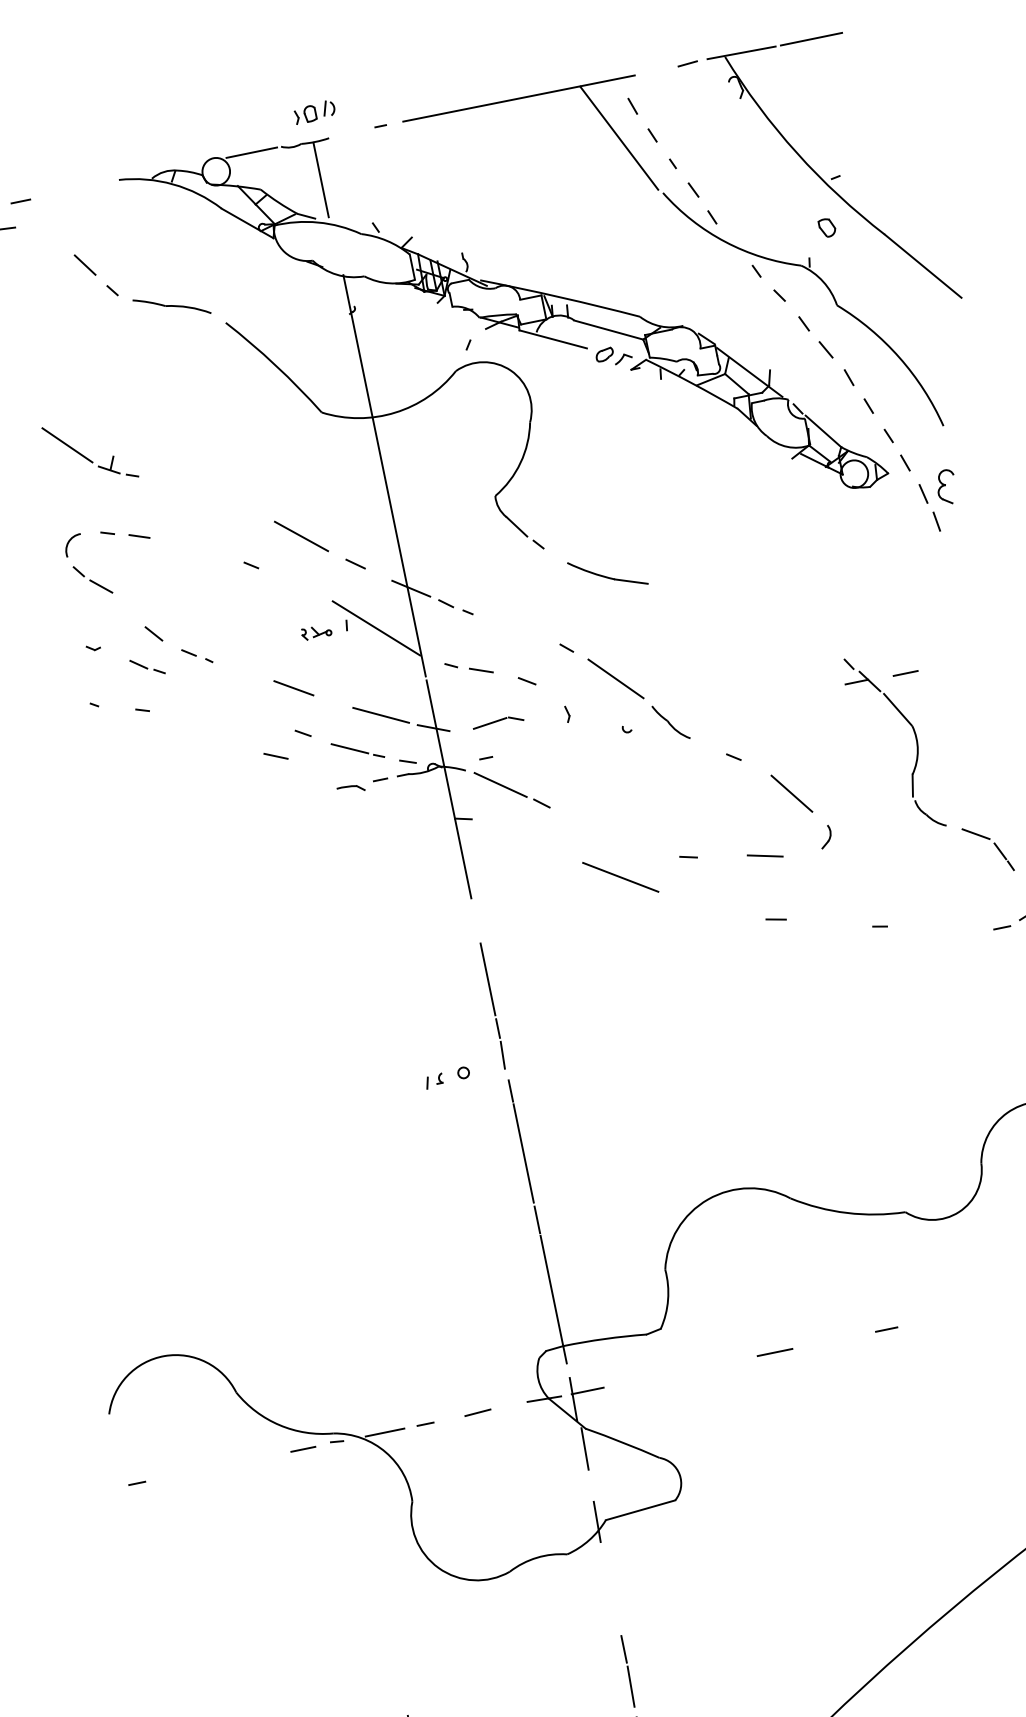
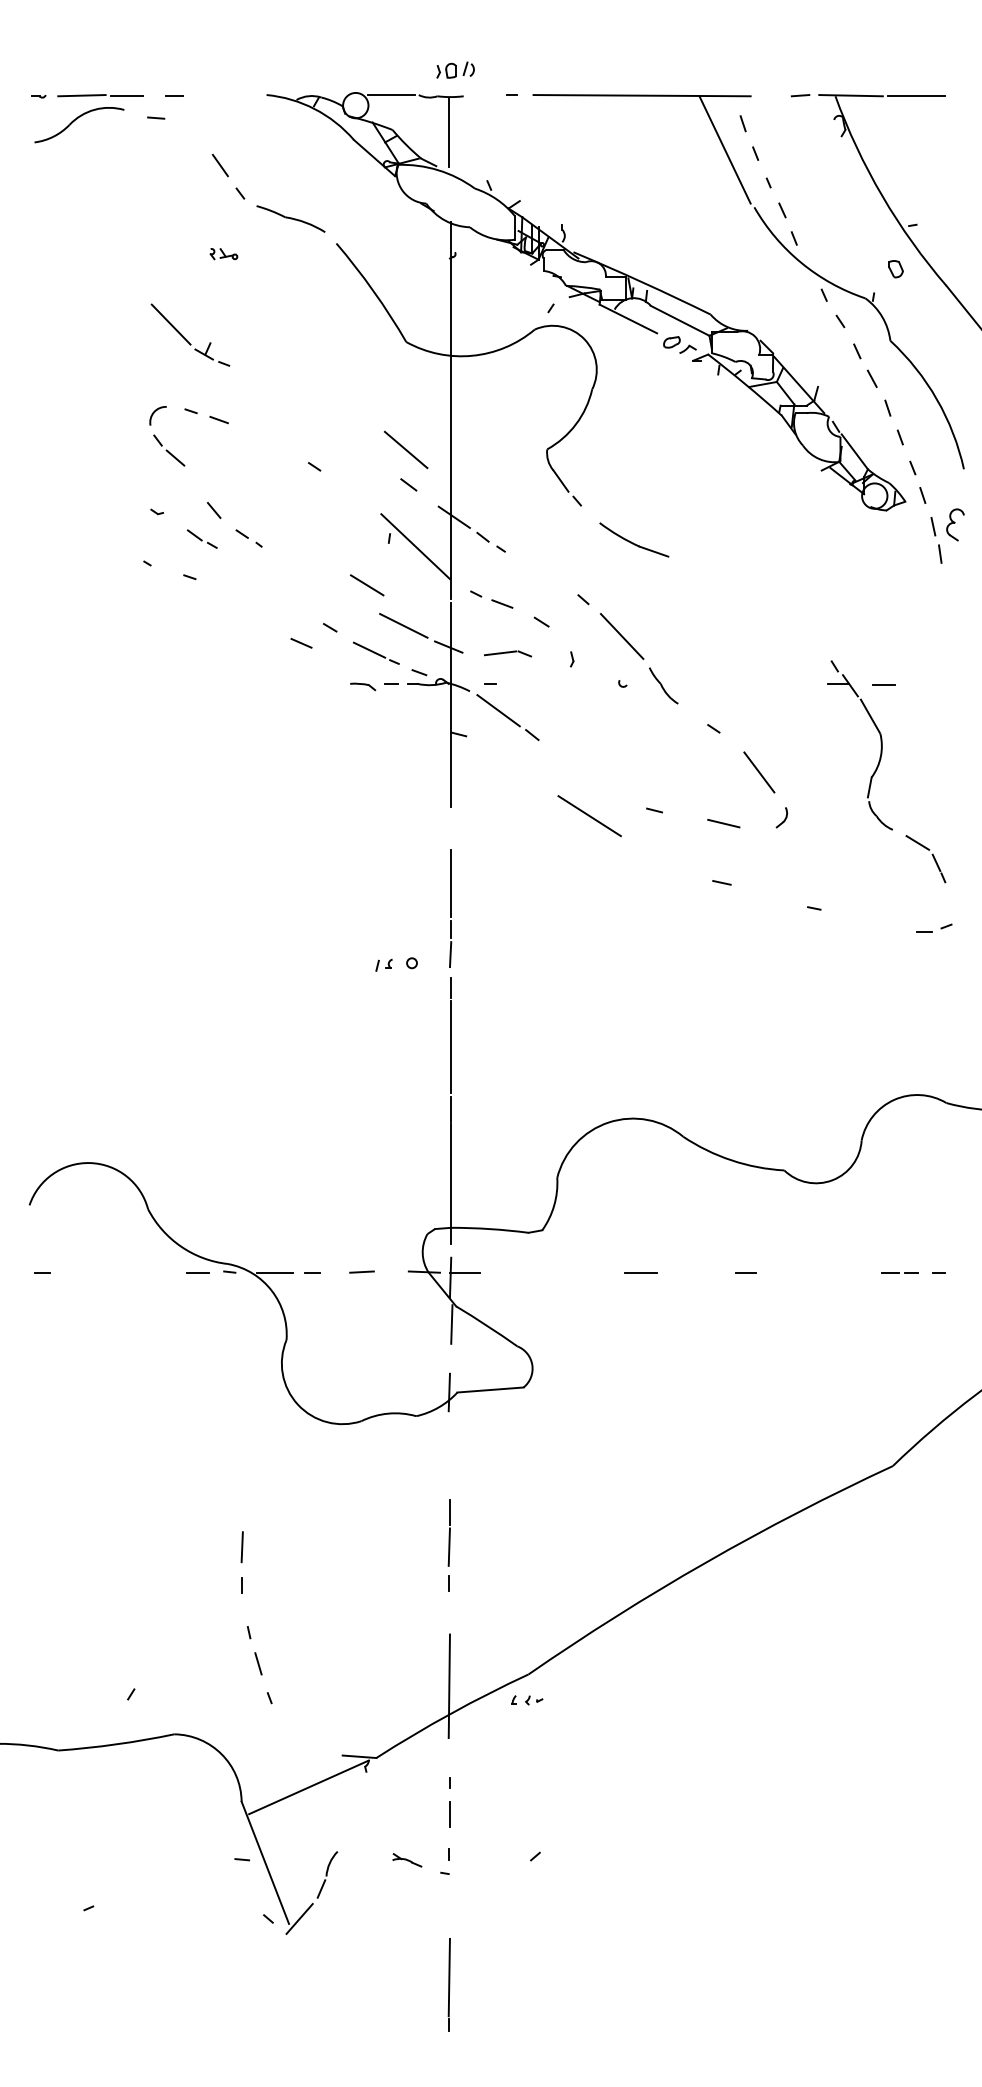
line: (301, 535) -> (406, 449), moved
part: (316, 632) -> (223, 254), moved
line: (294, 688) -> (367, 585), moved

